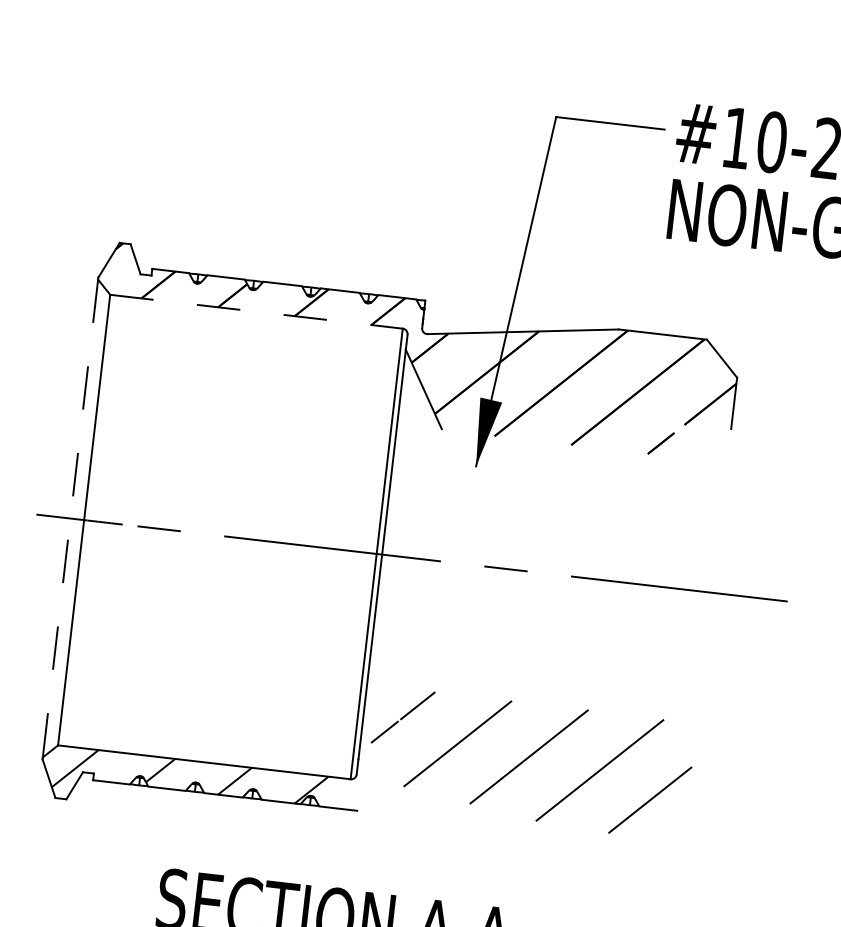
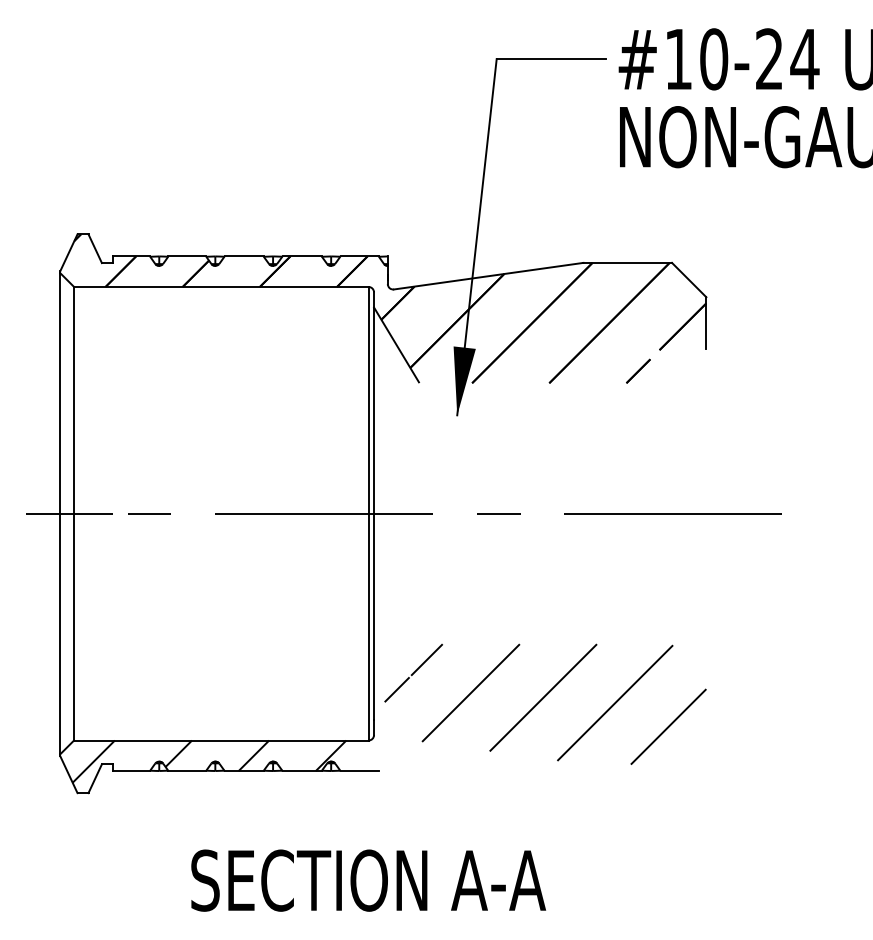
line: (256, 311) -> (221, 286), dashed -> solid
line: (70, 518) -> (60, 513), dashed -> solid

